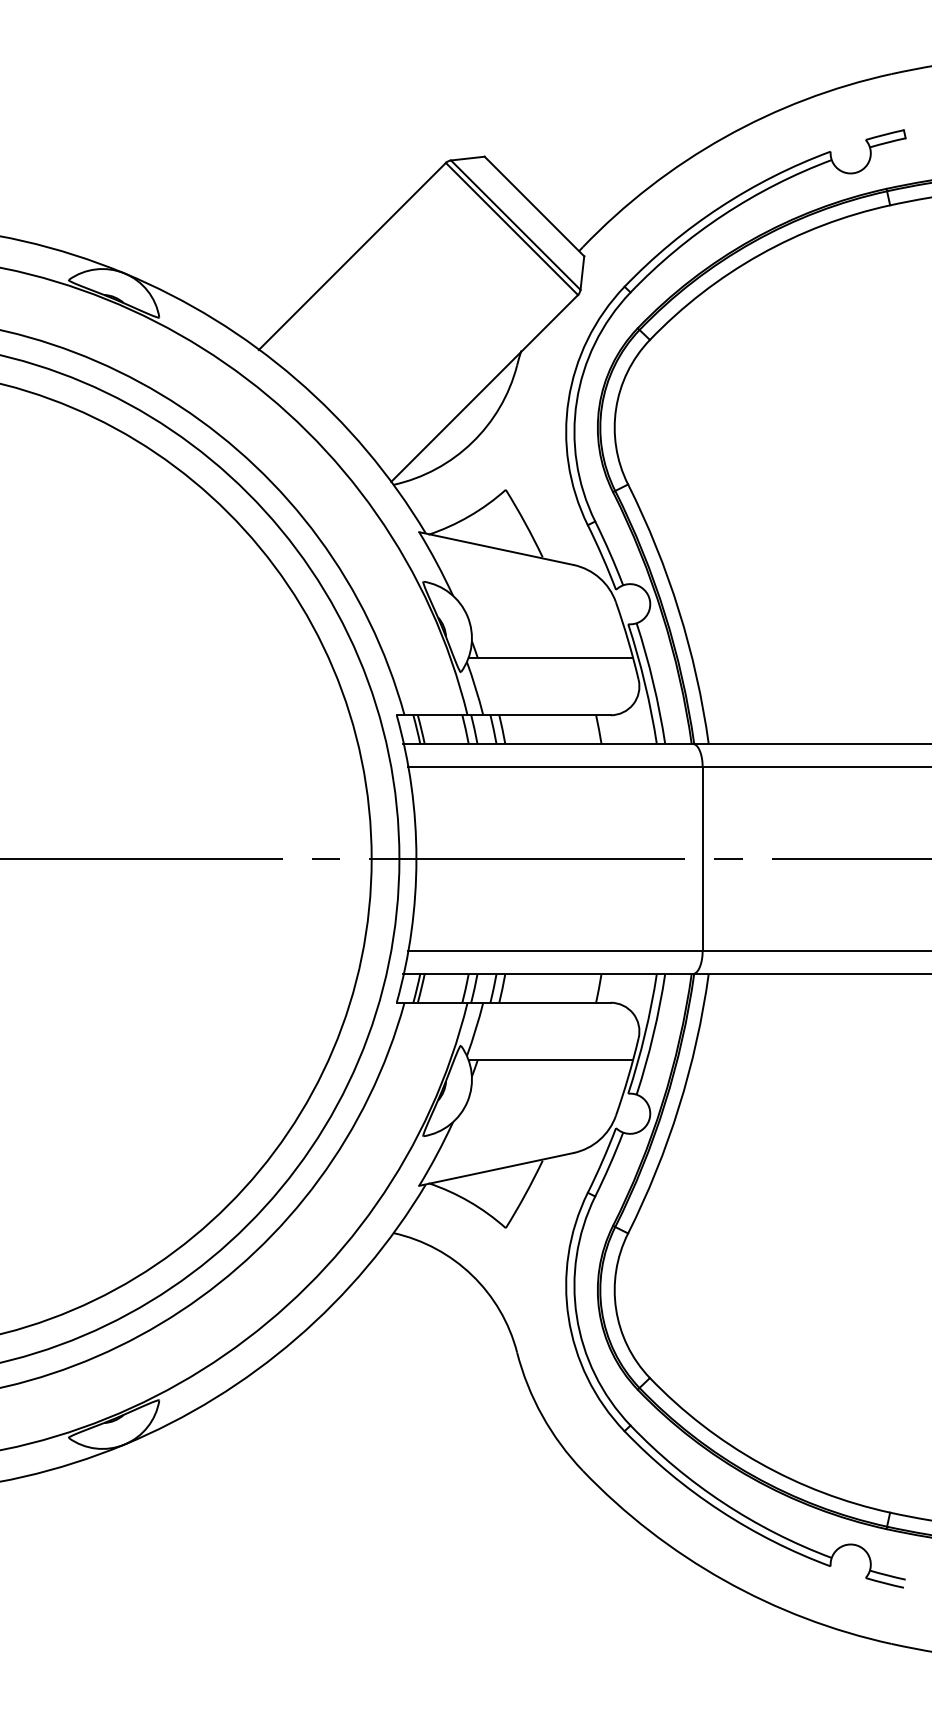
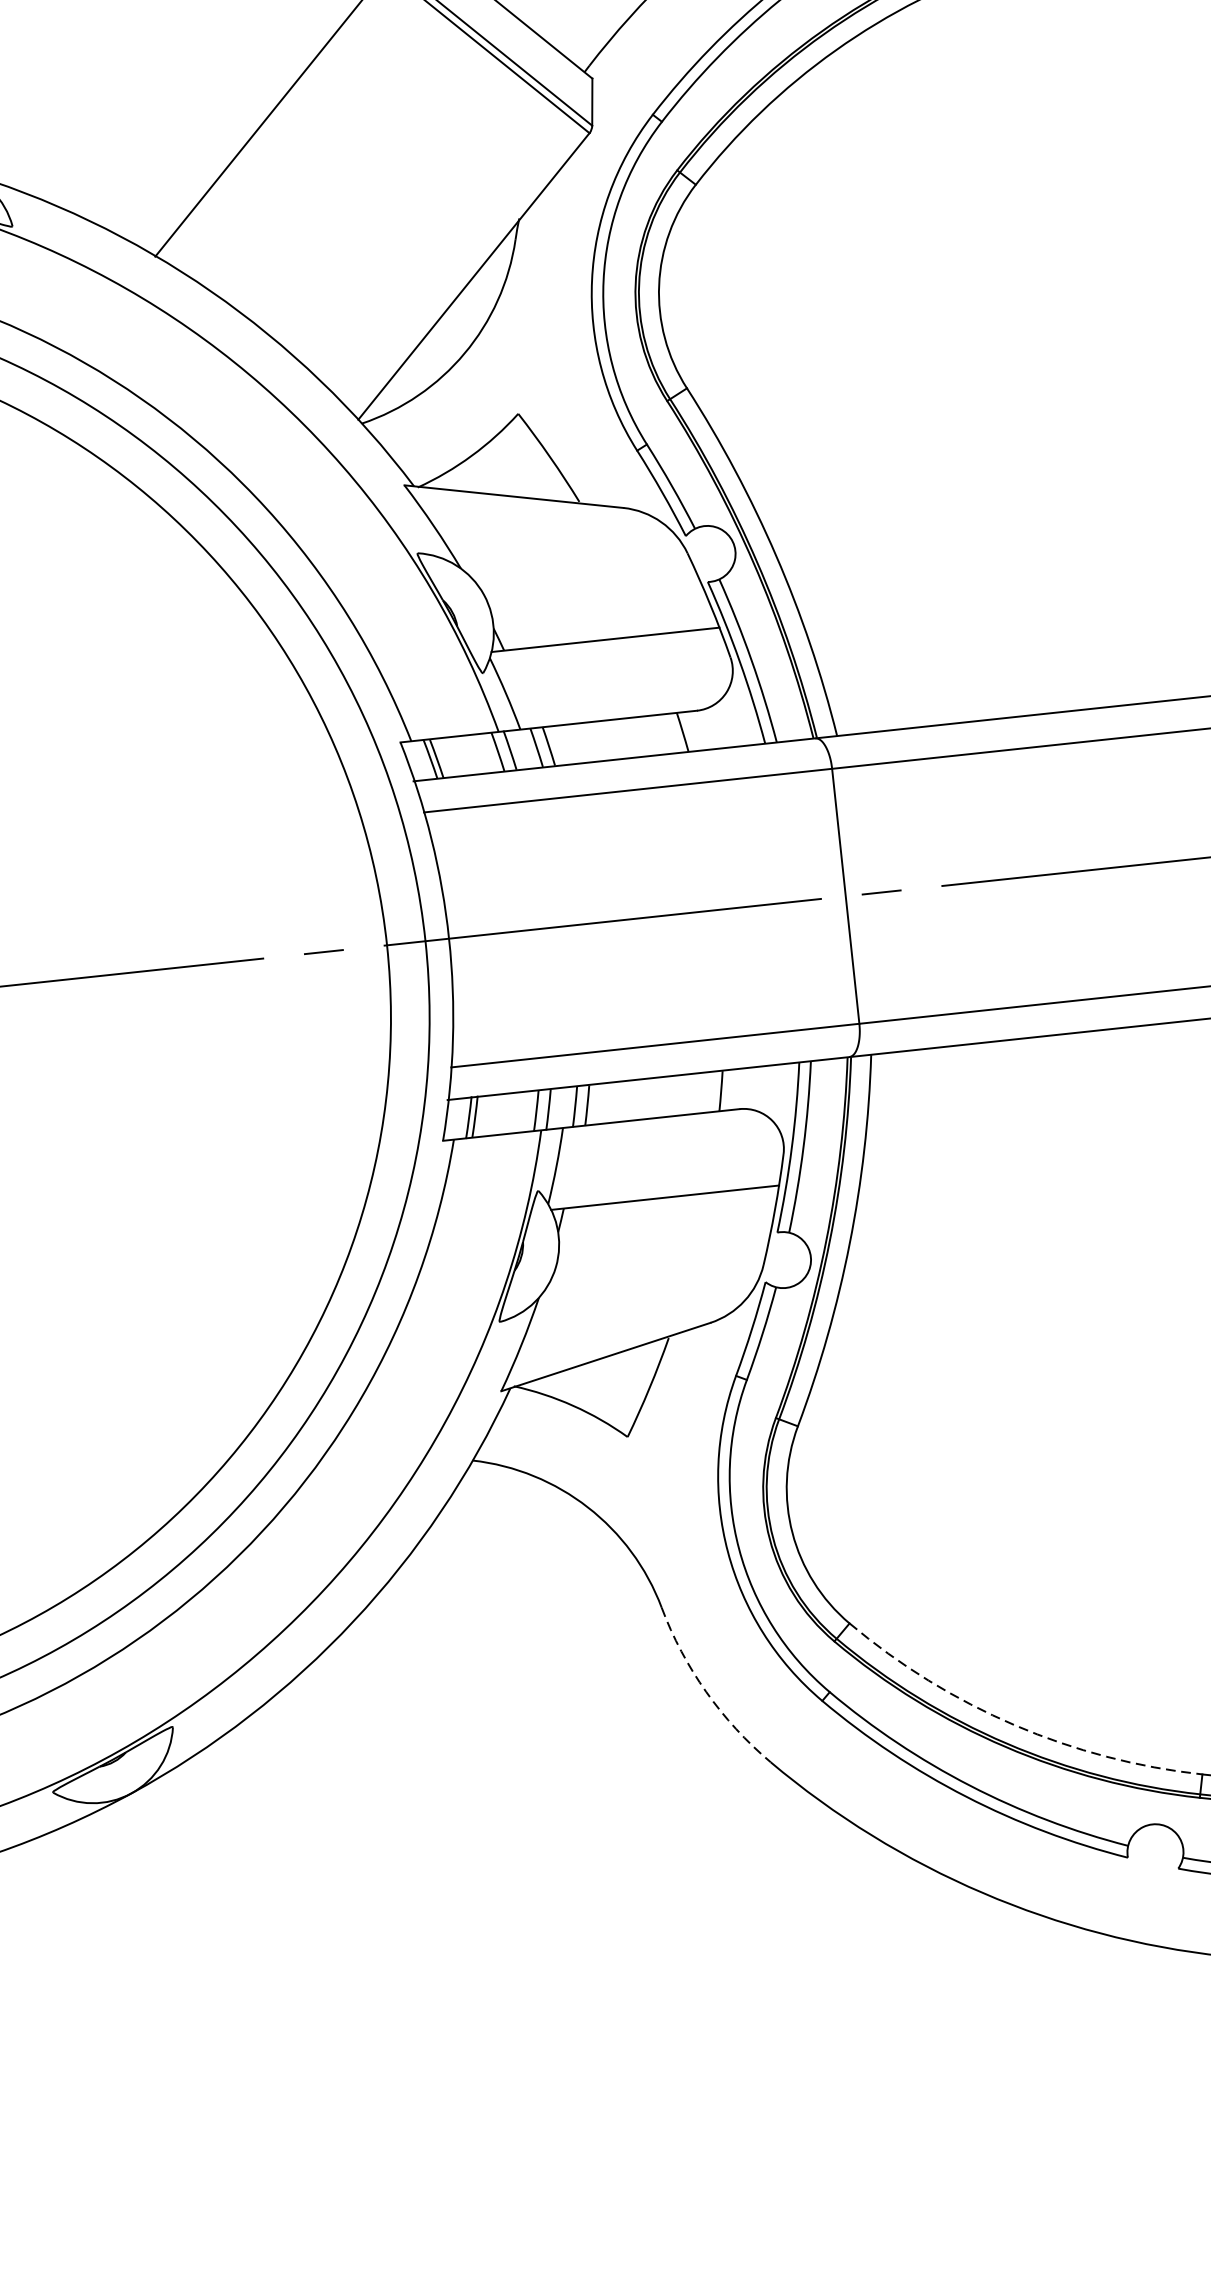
arc: (542, 1416) -> (706, 1692), solid -> dashed
arc: (760, 1463) -> (1015, 1725), solid -> dashed

